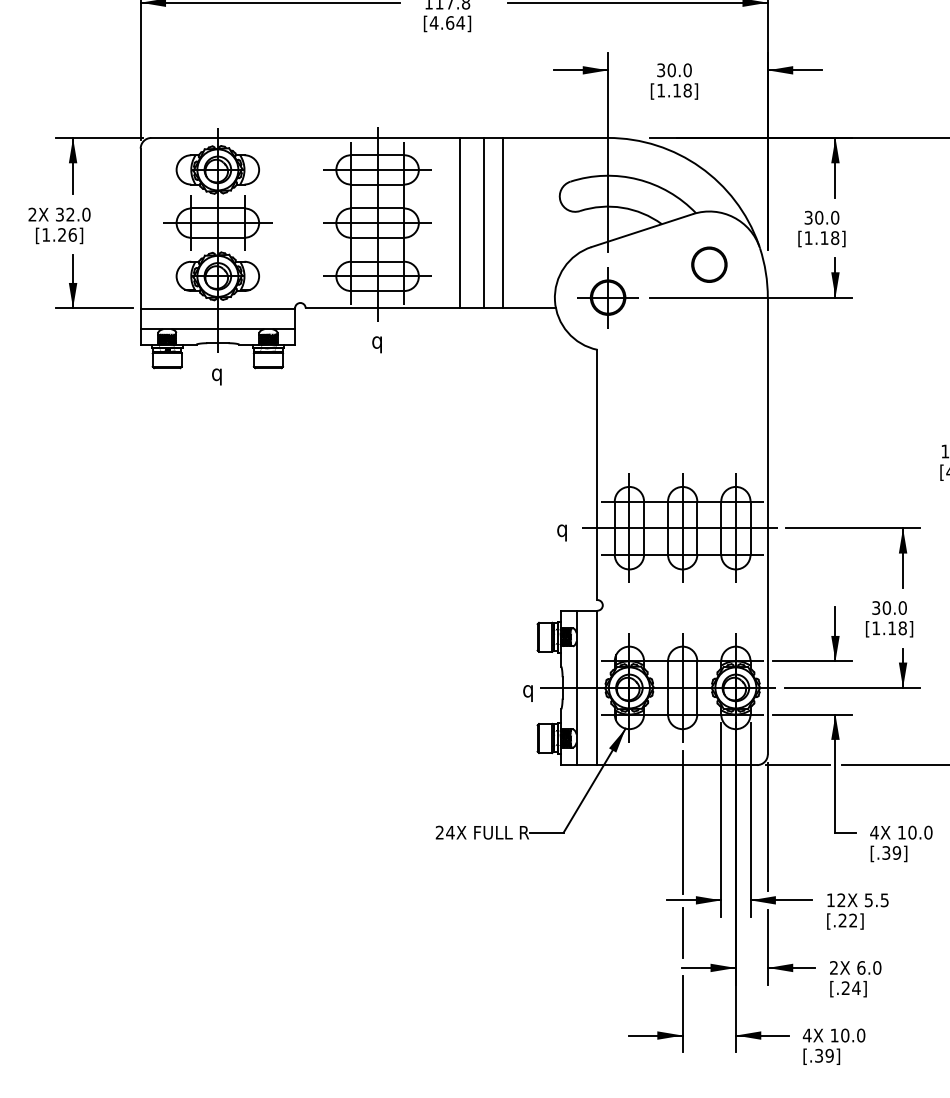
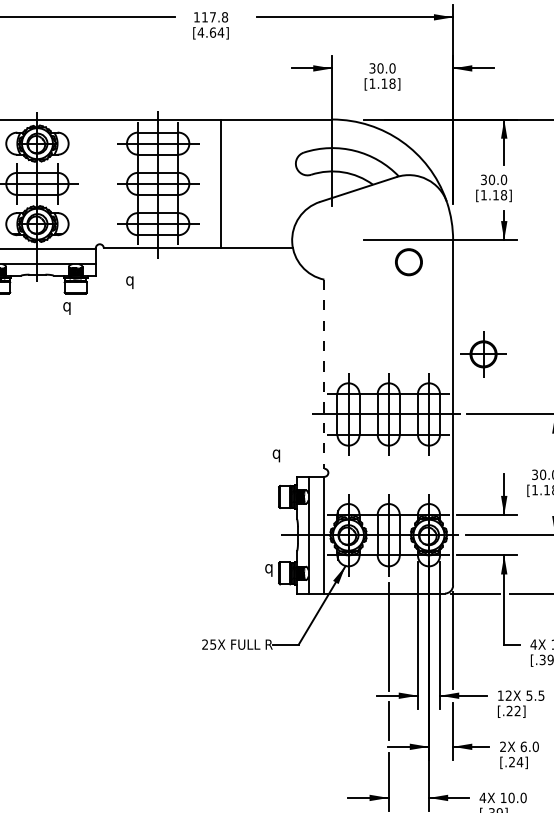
line: (483, 222) -> (238, 183), removed
line: (502, 222) -> (252, 183), removed
circle: (709, 264) -> (409, 262), moved
part: (607, 297) -> (483, 354), moved
text: (376, 344) -> (129, 282), moved
text: (216, 376) -> (66, 308), moved
line: (597, 475) -> (324, 374), solid -> dashed
text: (561, 532) -> (276, 455), moved
text: (527, 693) -> (268, 570), moved
text: (450, 832) -> (213, 644), 24X -> 25X

